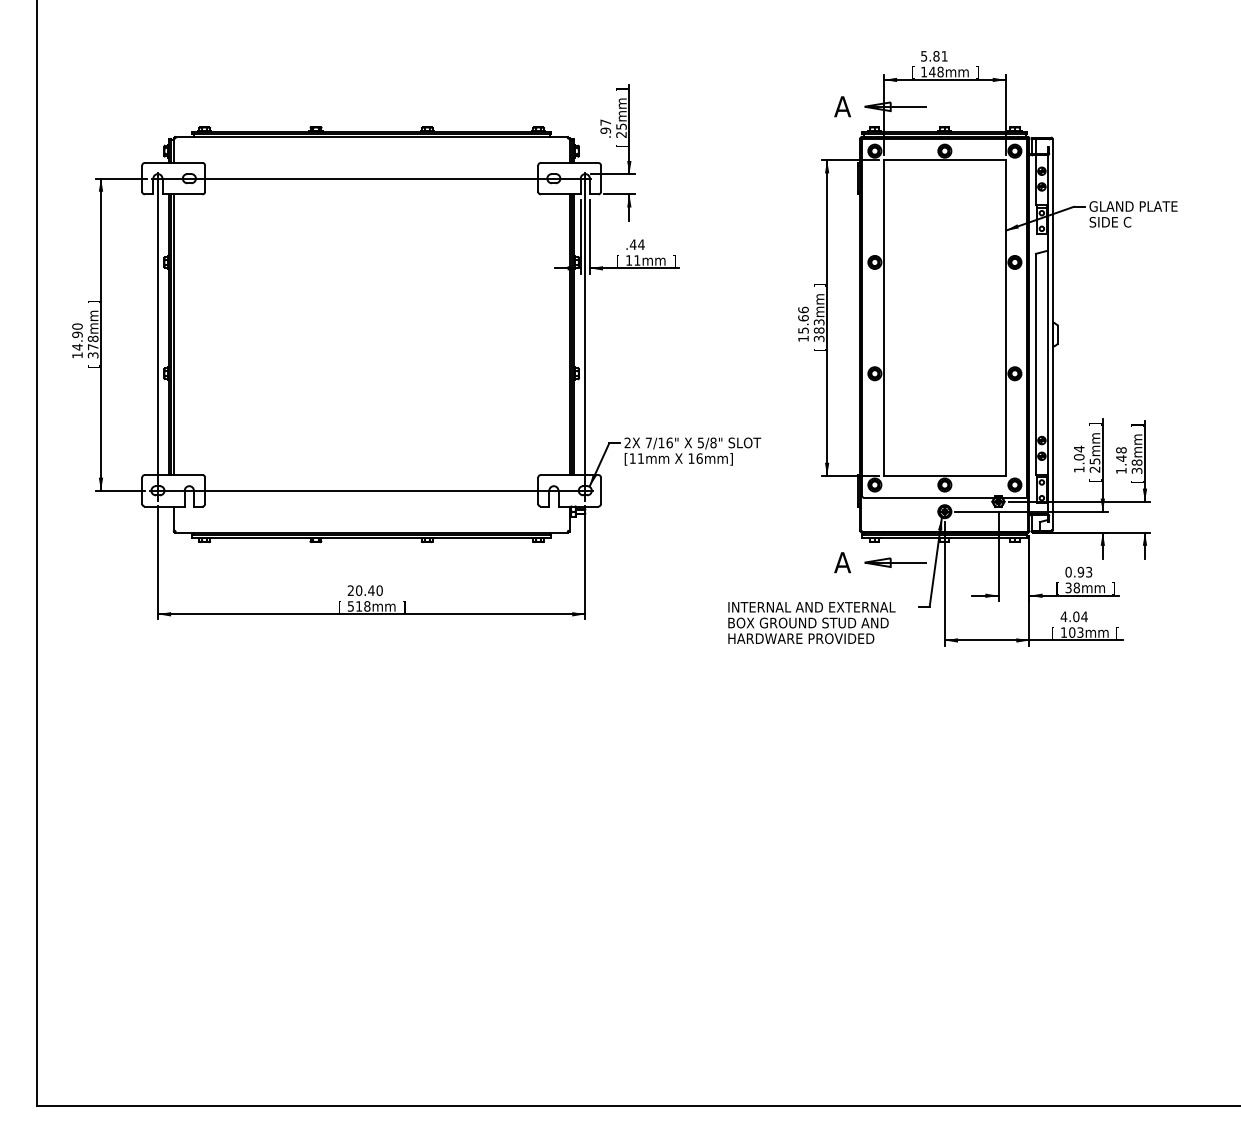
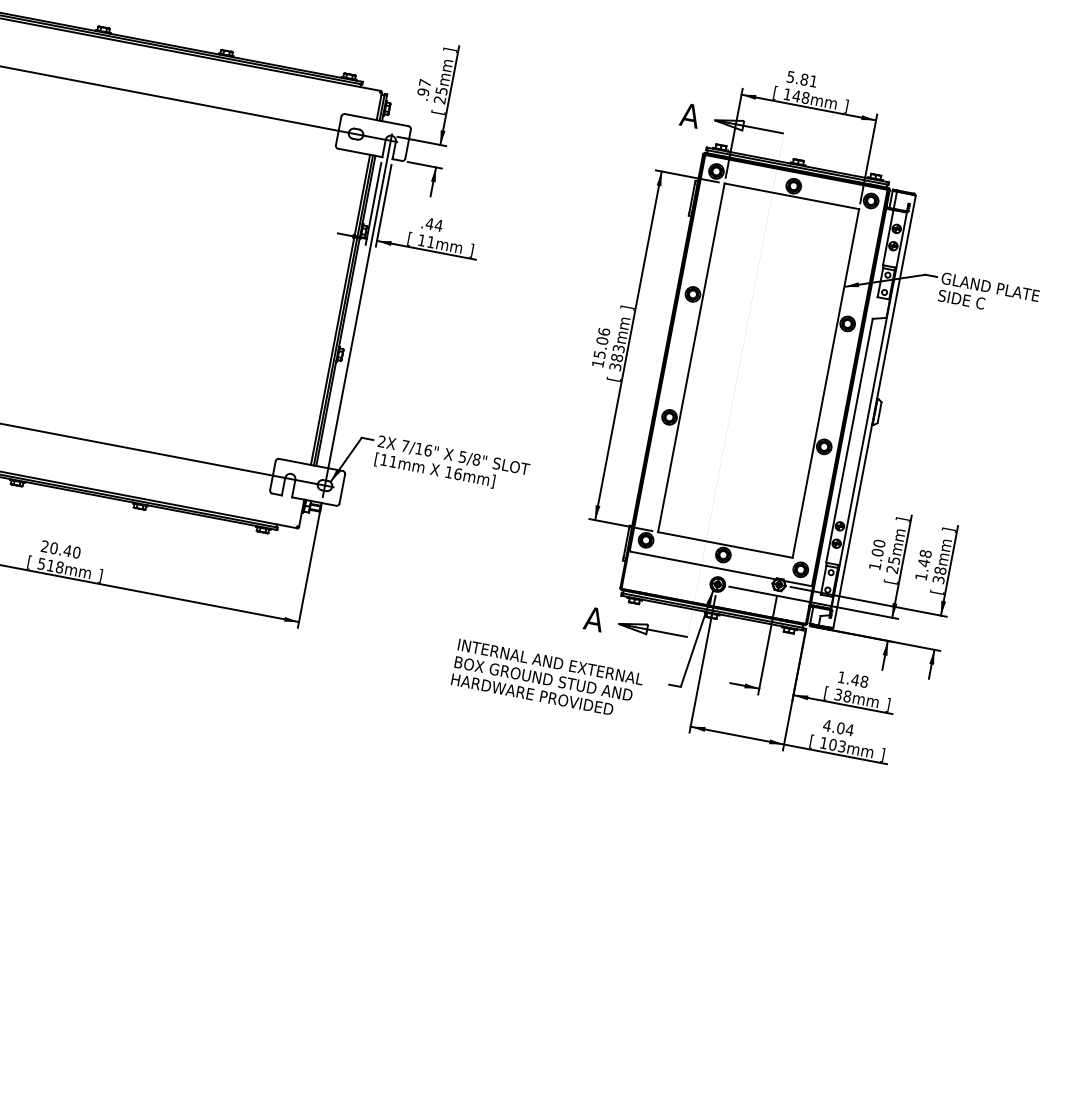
text: (803, 318) -> (602, 341), 15.66 -> 15.06
text: (1078, 448) -> (878, 542), 1.04 -> 1.00
text: (1078, 571) -> (852, 678), 0.93 -> 1.48
text: (1117, 633) -> (882, 755), [ -> ]

